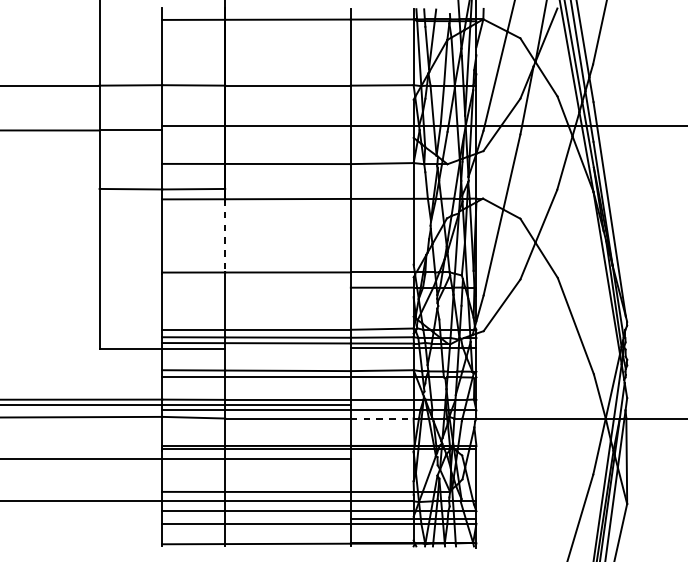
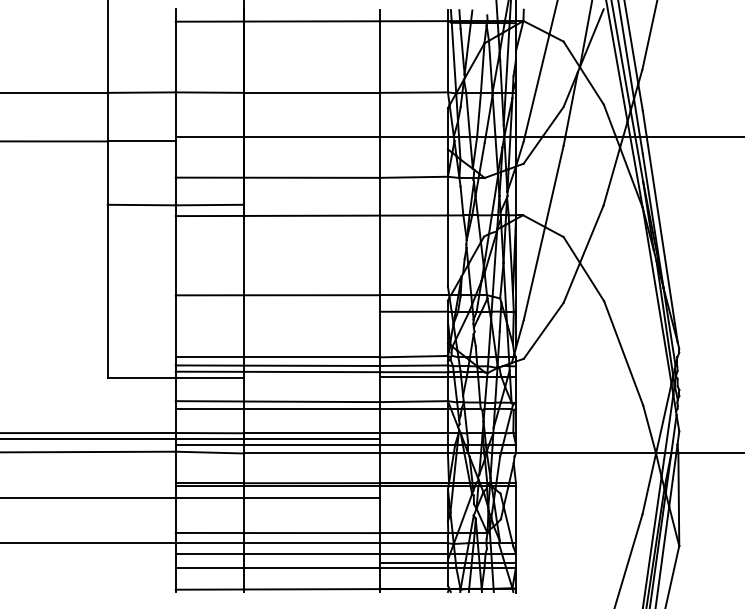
line: (224, 235) -> (243, 255), dashed -> solid
line: (382, 418) -> (414, 453), dashed -> solid

